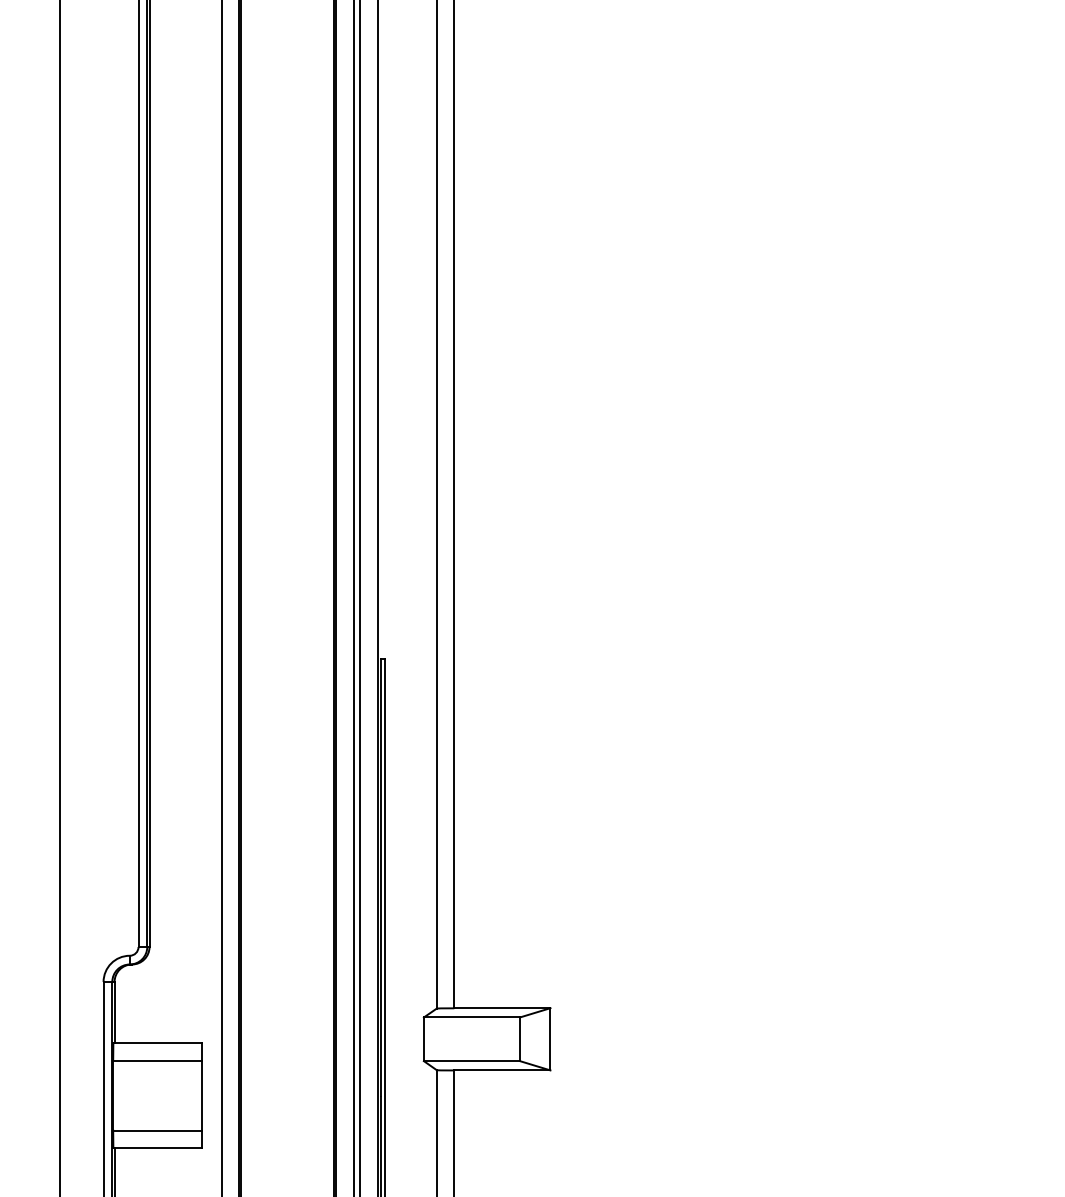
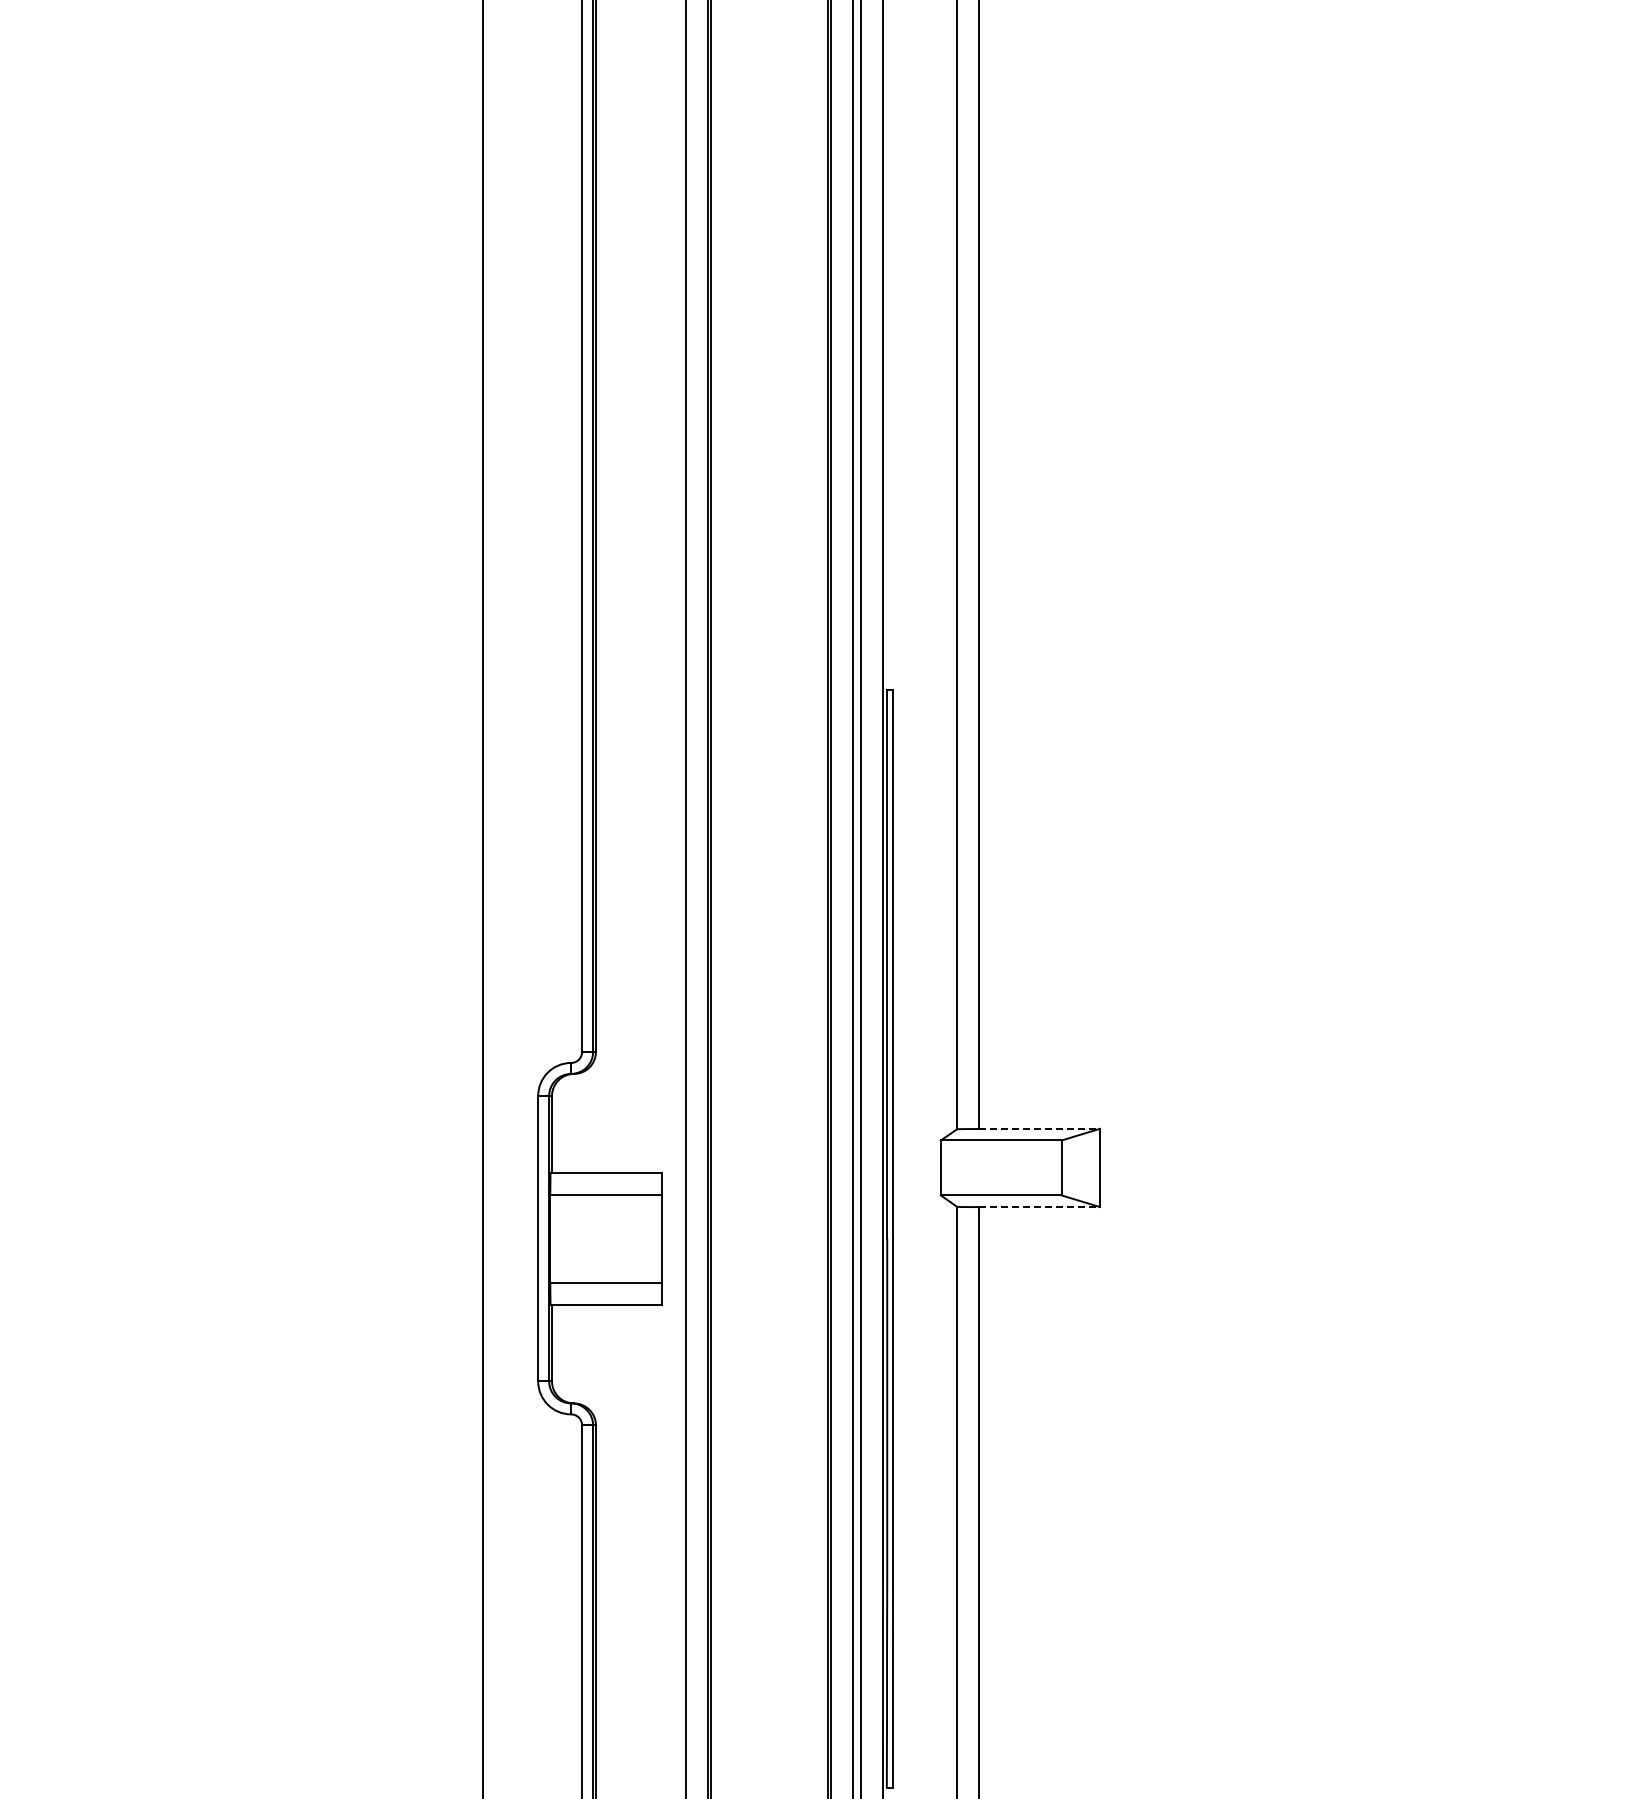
line: (502, 1007) -> (1039, 1128), solid -> dashed
line: (502, 1070) -> (1039, 1207), solid -> dashed

